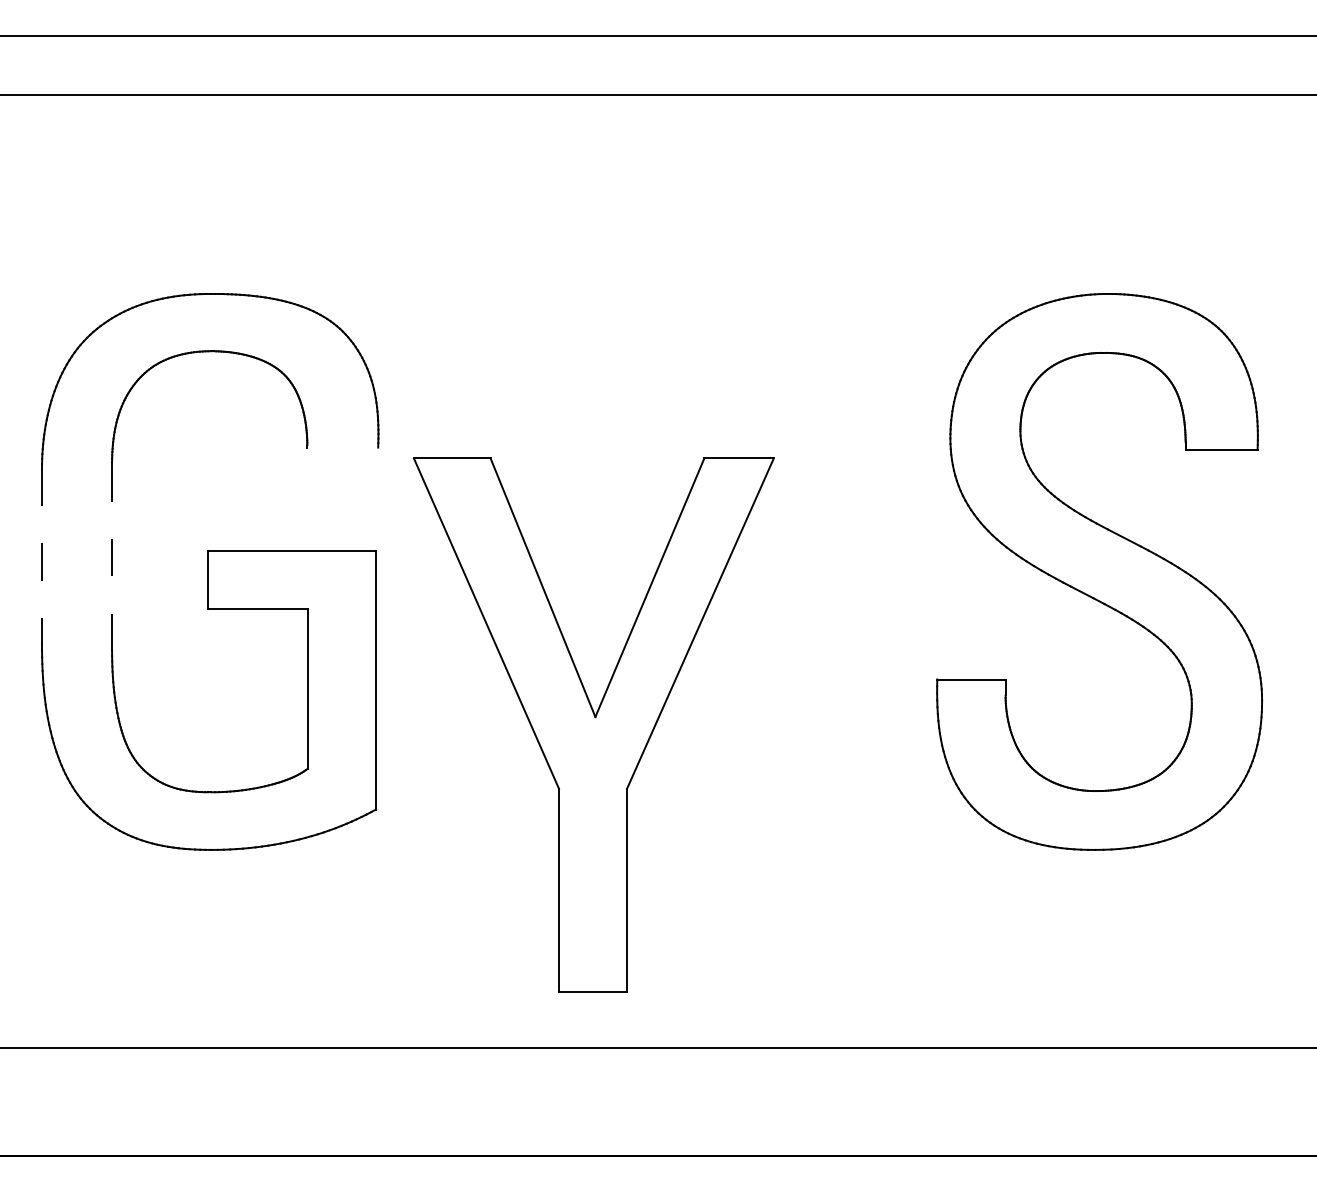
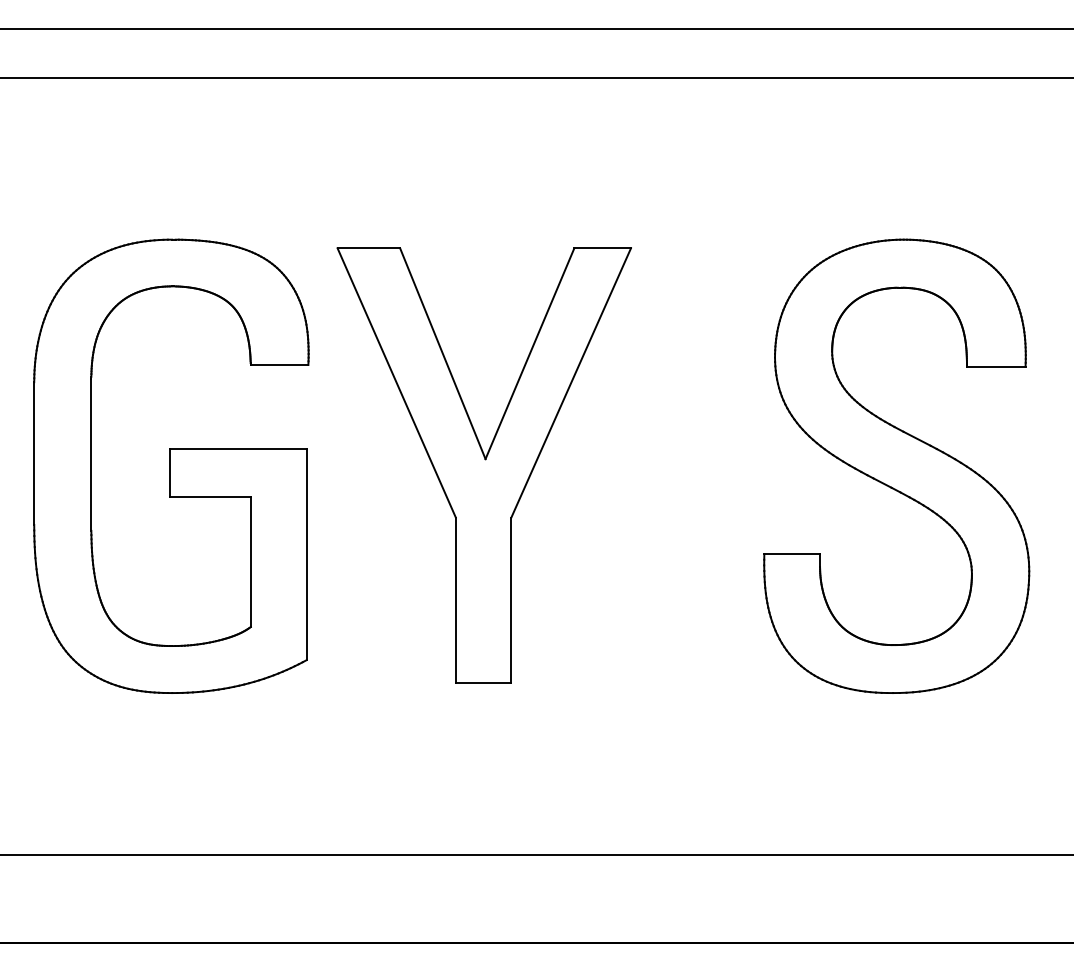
line: (342, 447) -> (279, 364), added
line: (42, 556) -> (34, 453), dashed -> solid
line: (112, 558) -> (91, 455), dashed -> solid
part: (593, 724) -> (483, 465), moved

